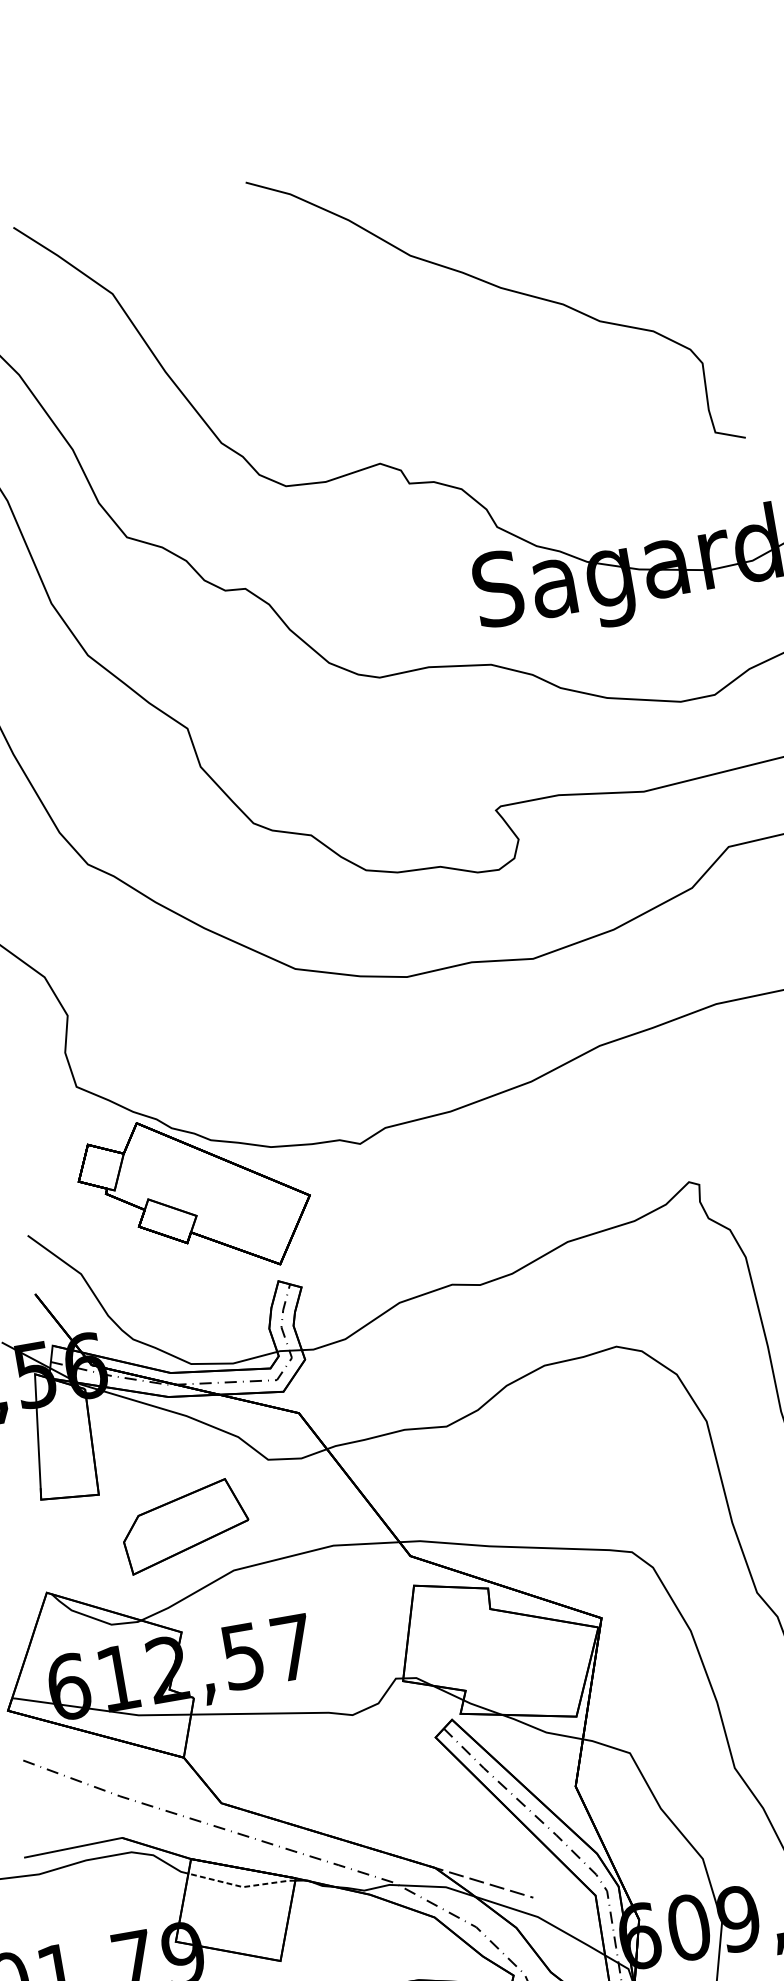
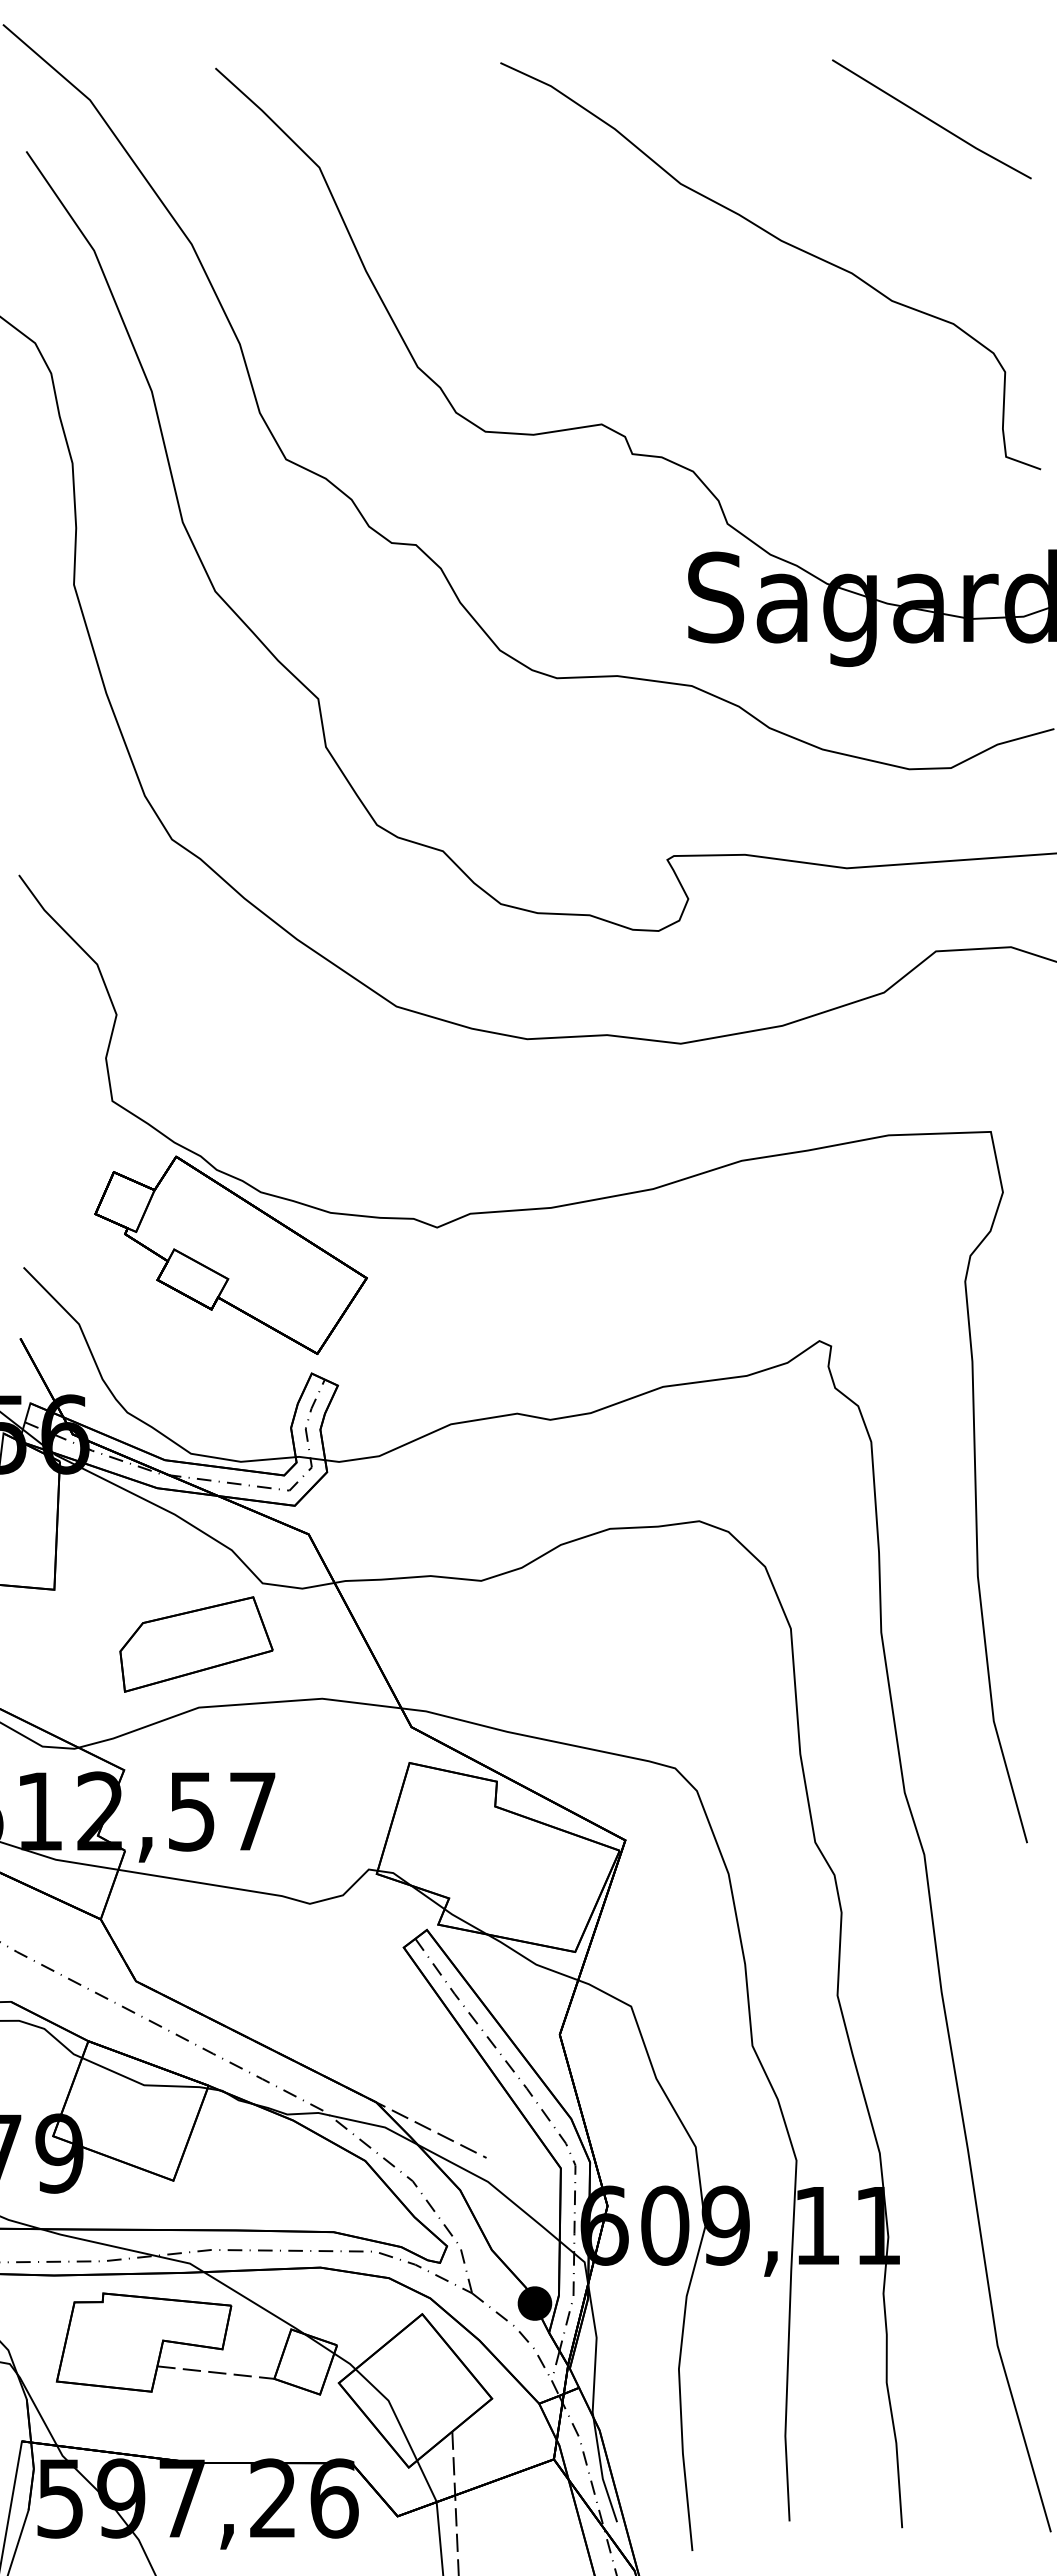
line: (606, 167) -> (931, 119), added
part: (185, 1525) -> (196, 1644), moved
line: (242, 1886) -> (143, 2084), dashed -> solid

